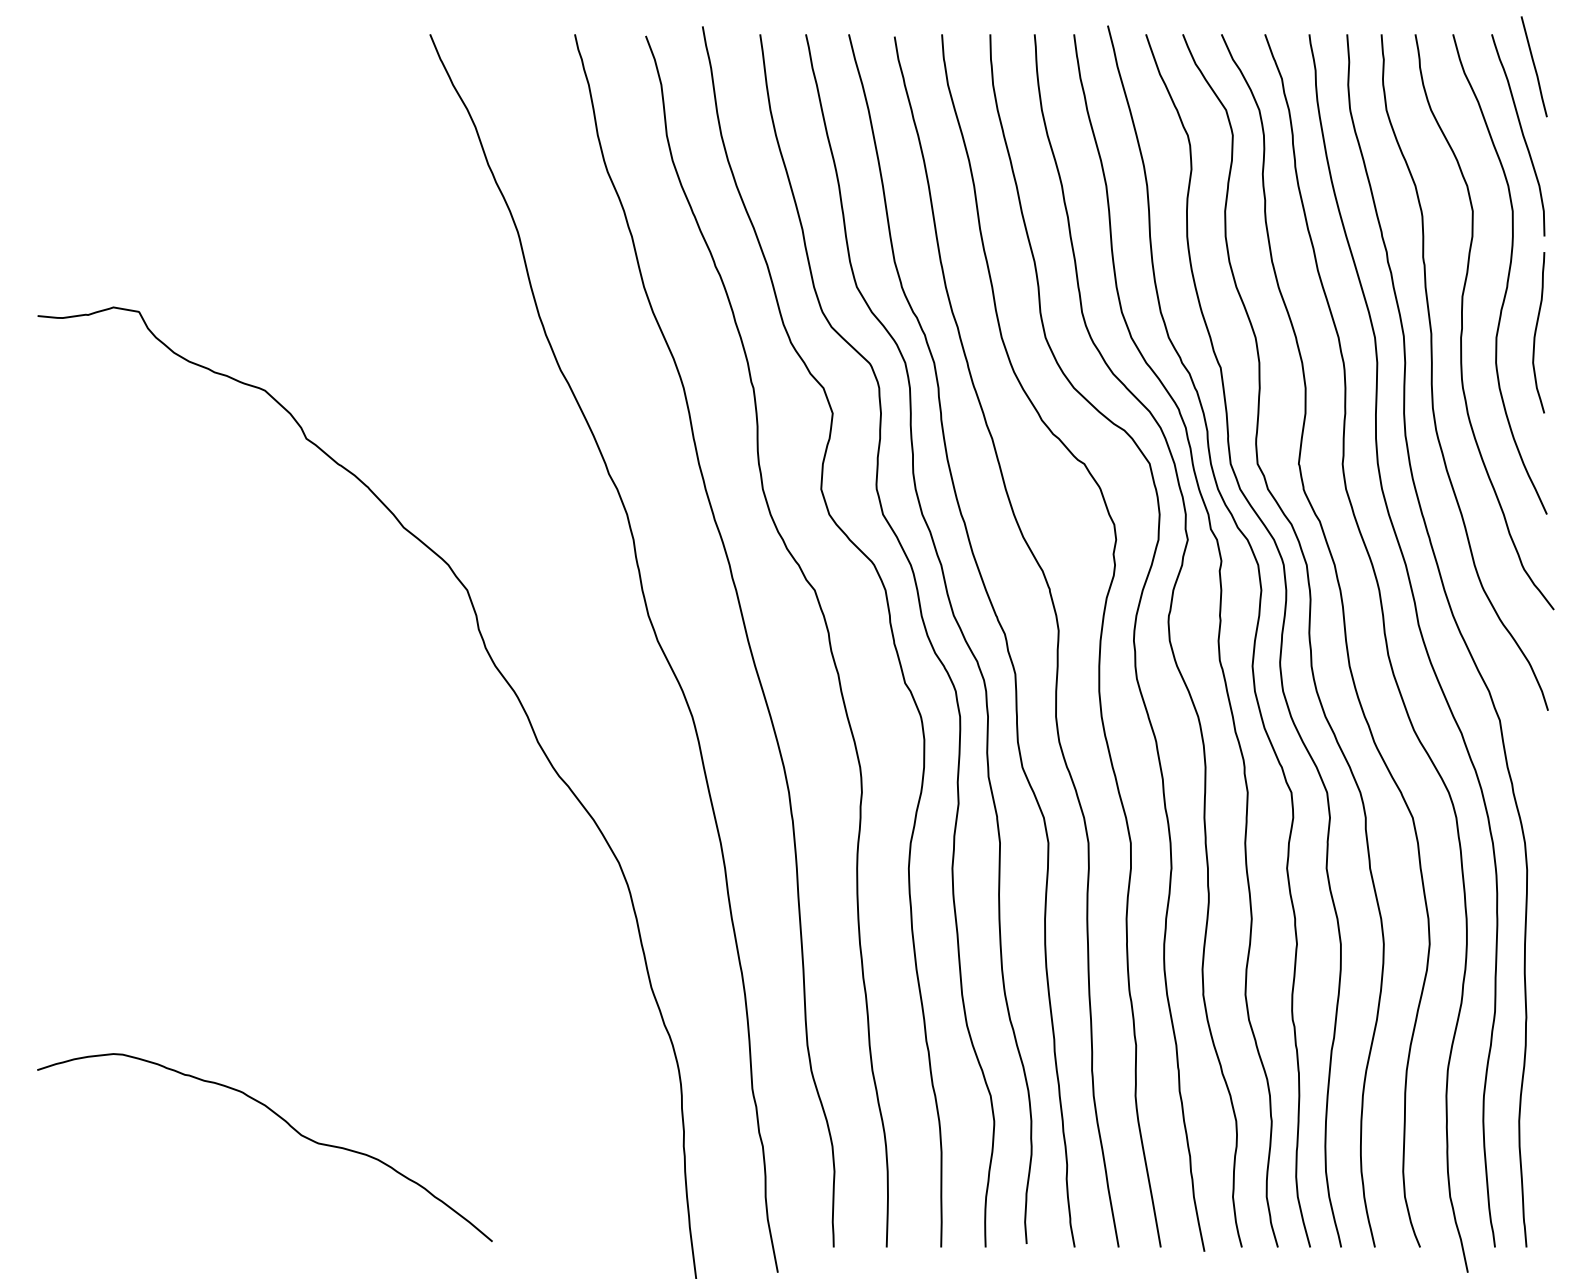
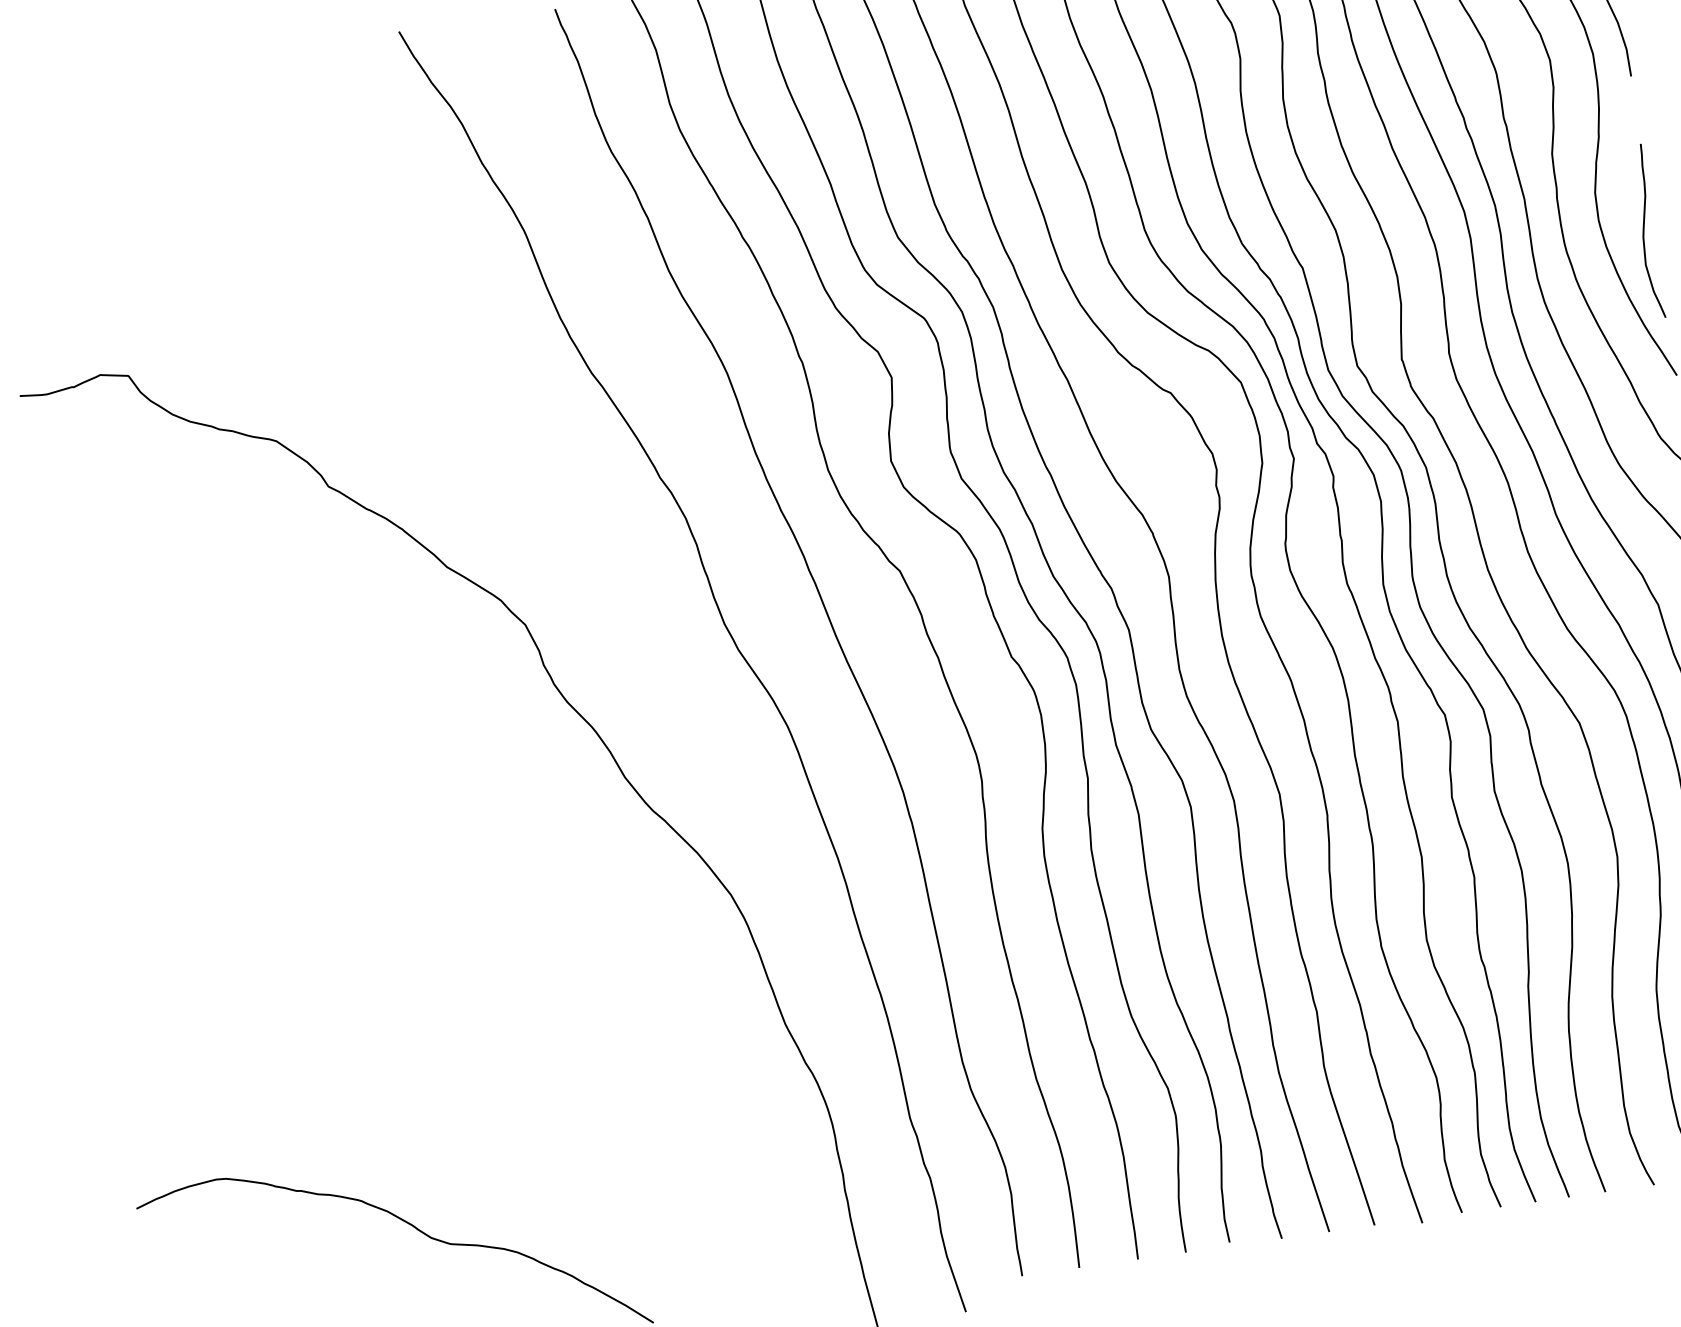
curve: (1536, 332) -> (1644, 231), moved

